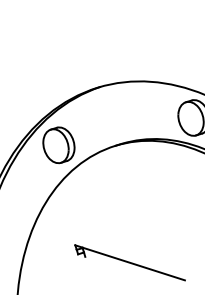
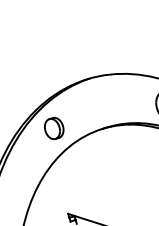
part: (58, 145) -> (53, 128), size x0.7

